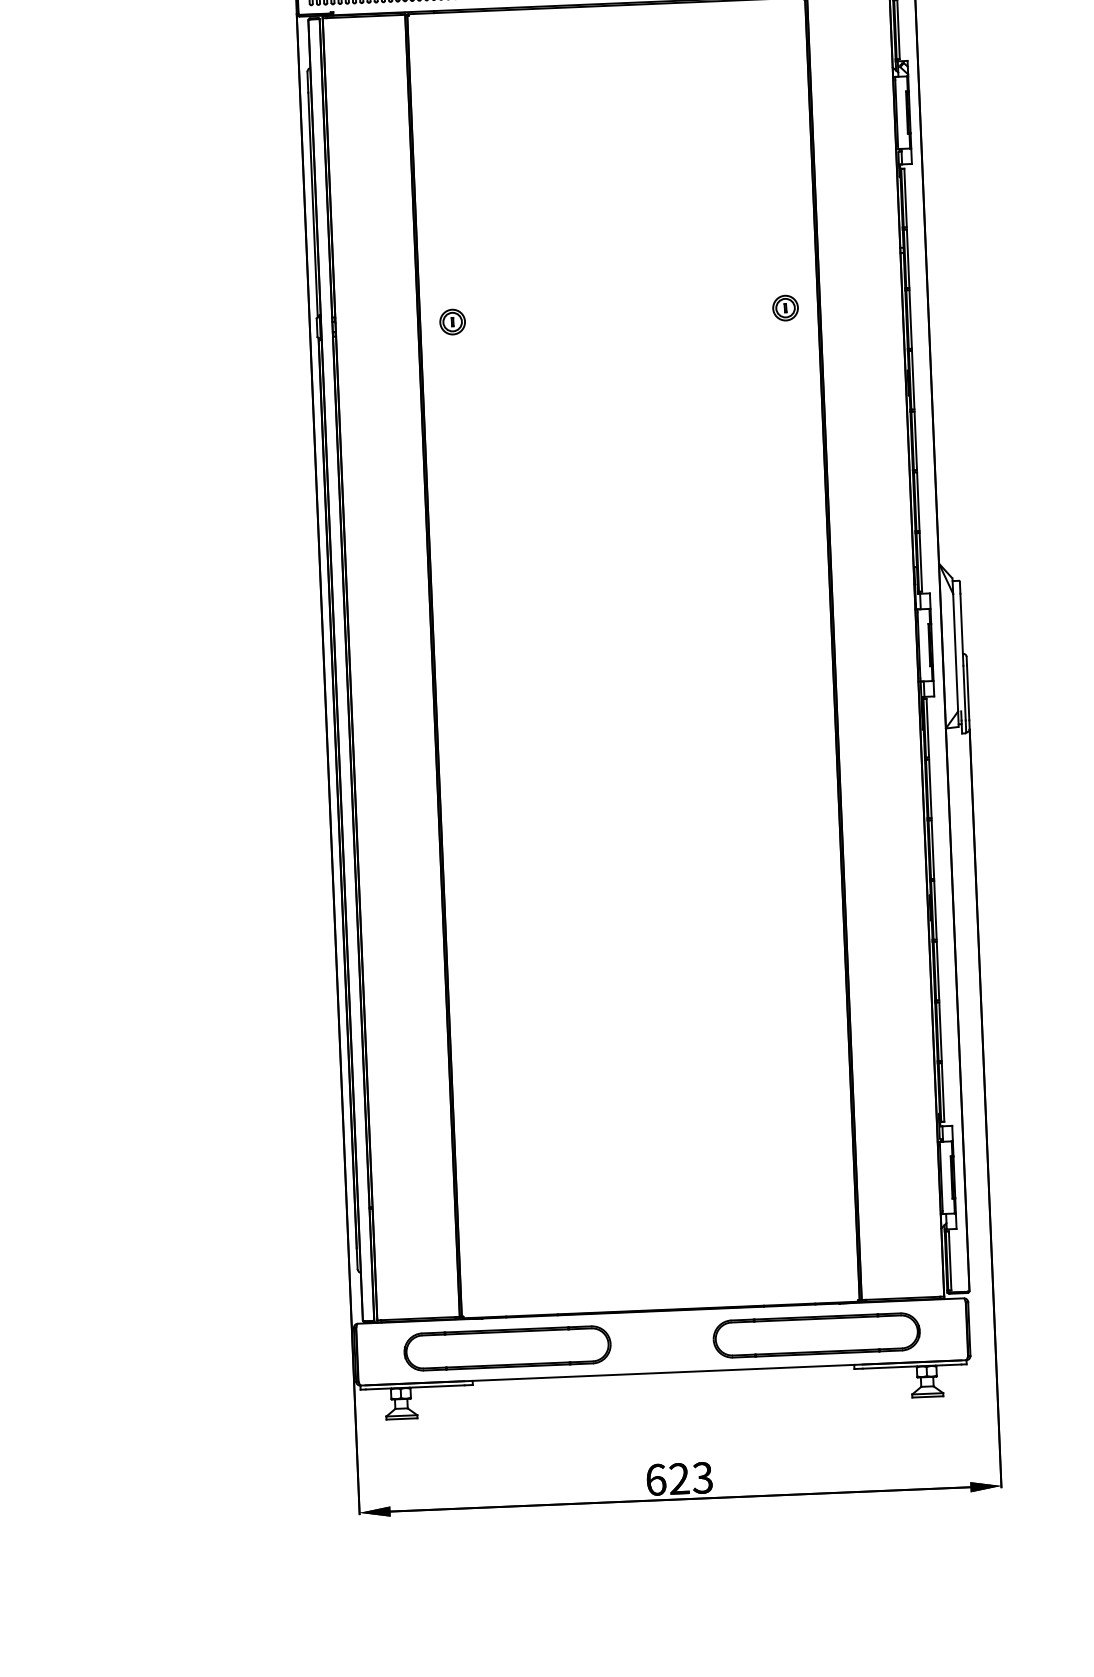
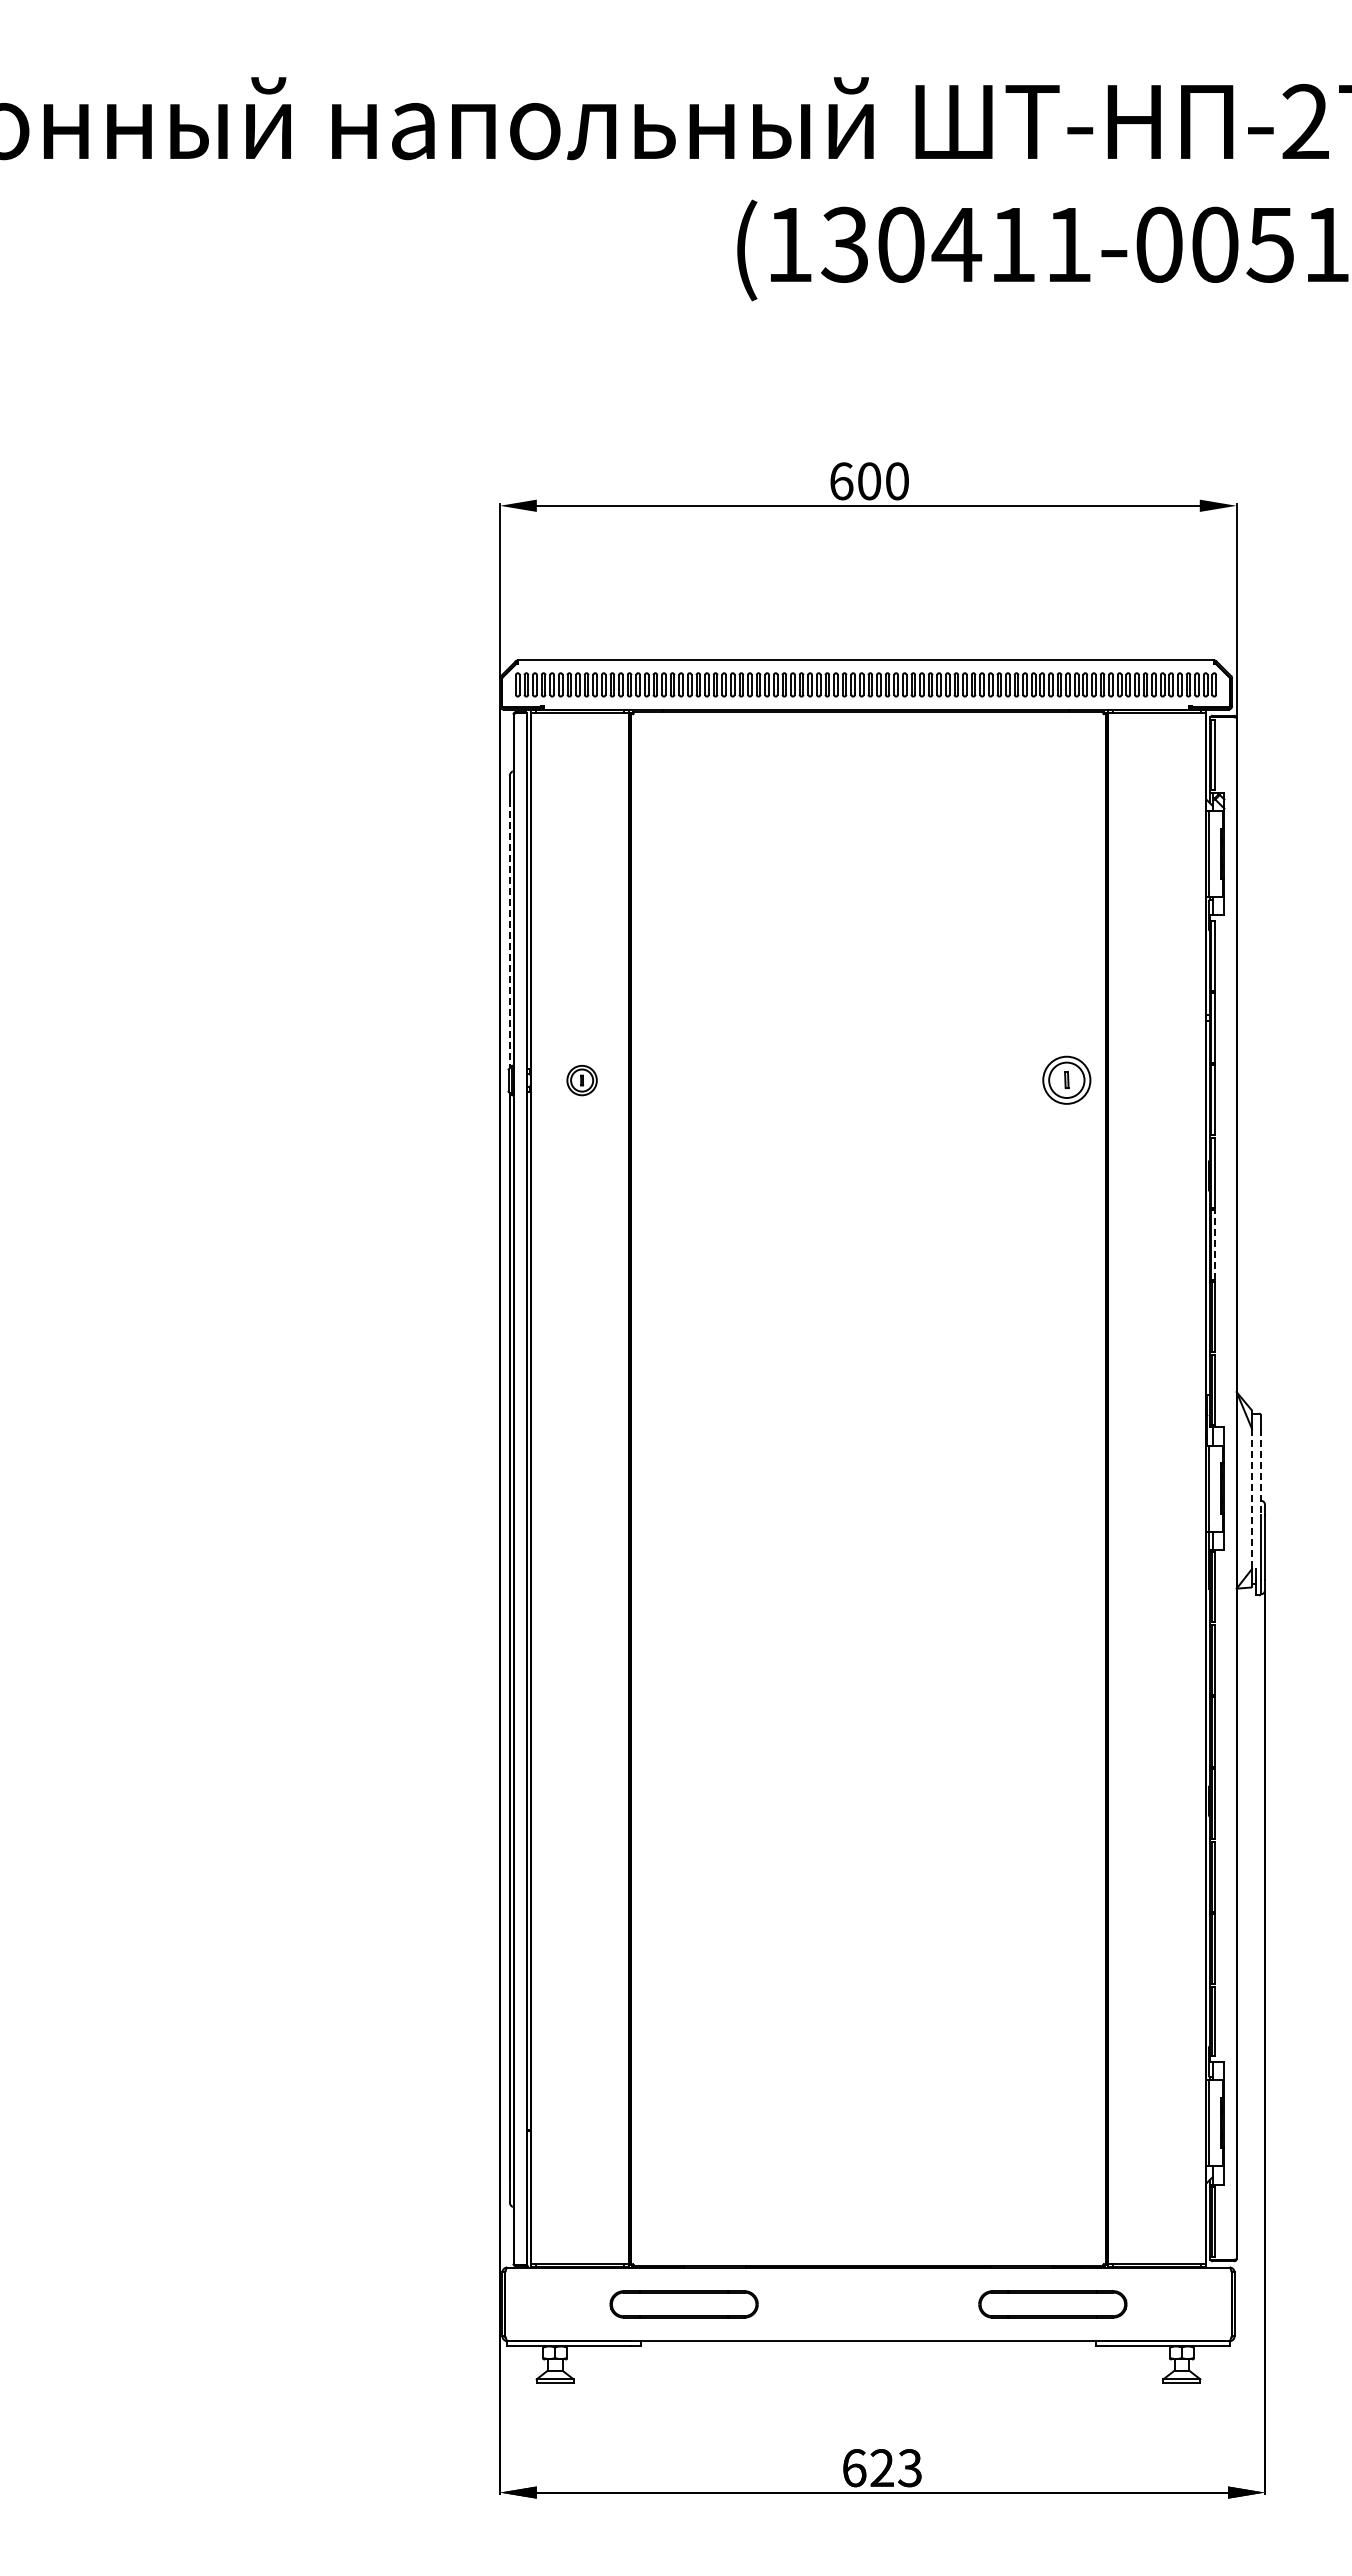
line: (312, 205) -> (509, 934), solid -> dashed
part: (785, 308) -> (1066, 1080), size x1.6
part: (452, 322) -> (581, 1080), moved
line: (916, 441) -> (1215, 1245), solid -> dashed
line: (961, 629) -> (1260, 1471), solid -> dashed
line: (956, 653) -> (1252, 1499), solid -> dashed
part: (816, 1335) -> (1052, 2304), size x0.6
part: (506, 1348) -> (683, 2304), size x0.6

